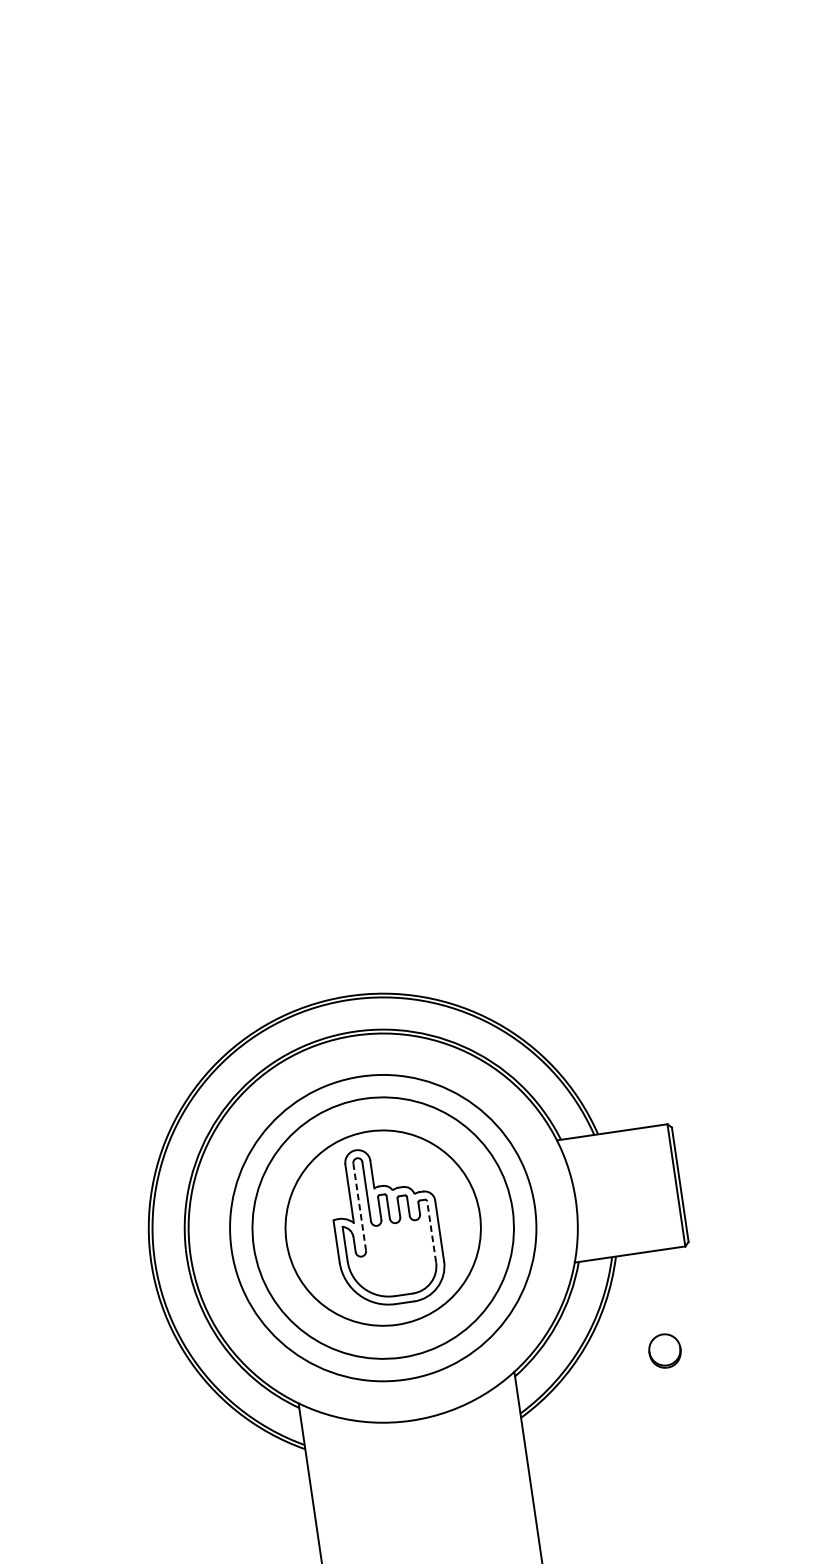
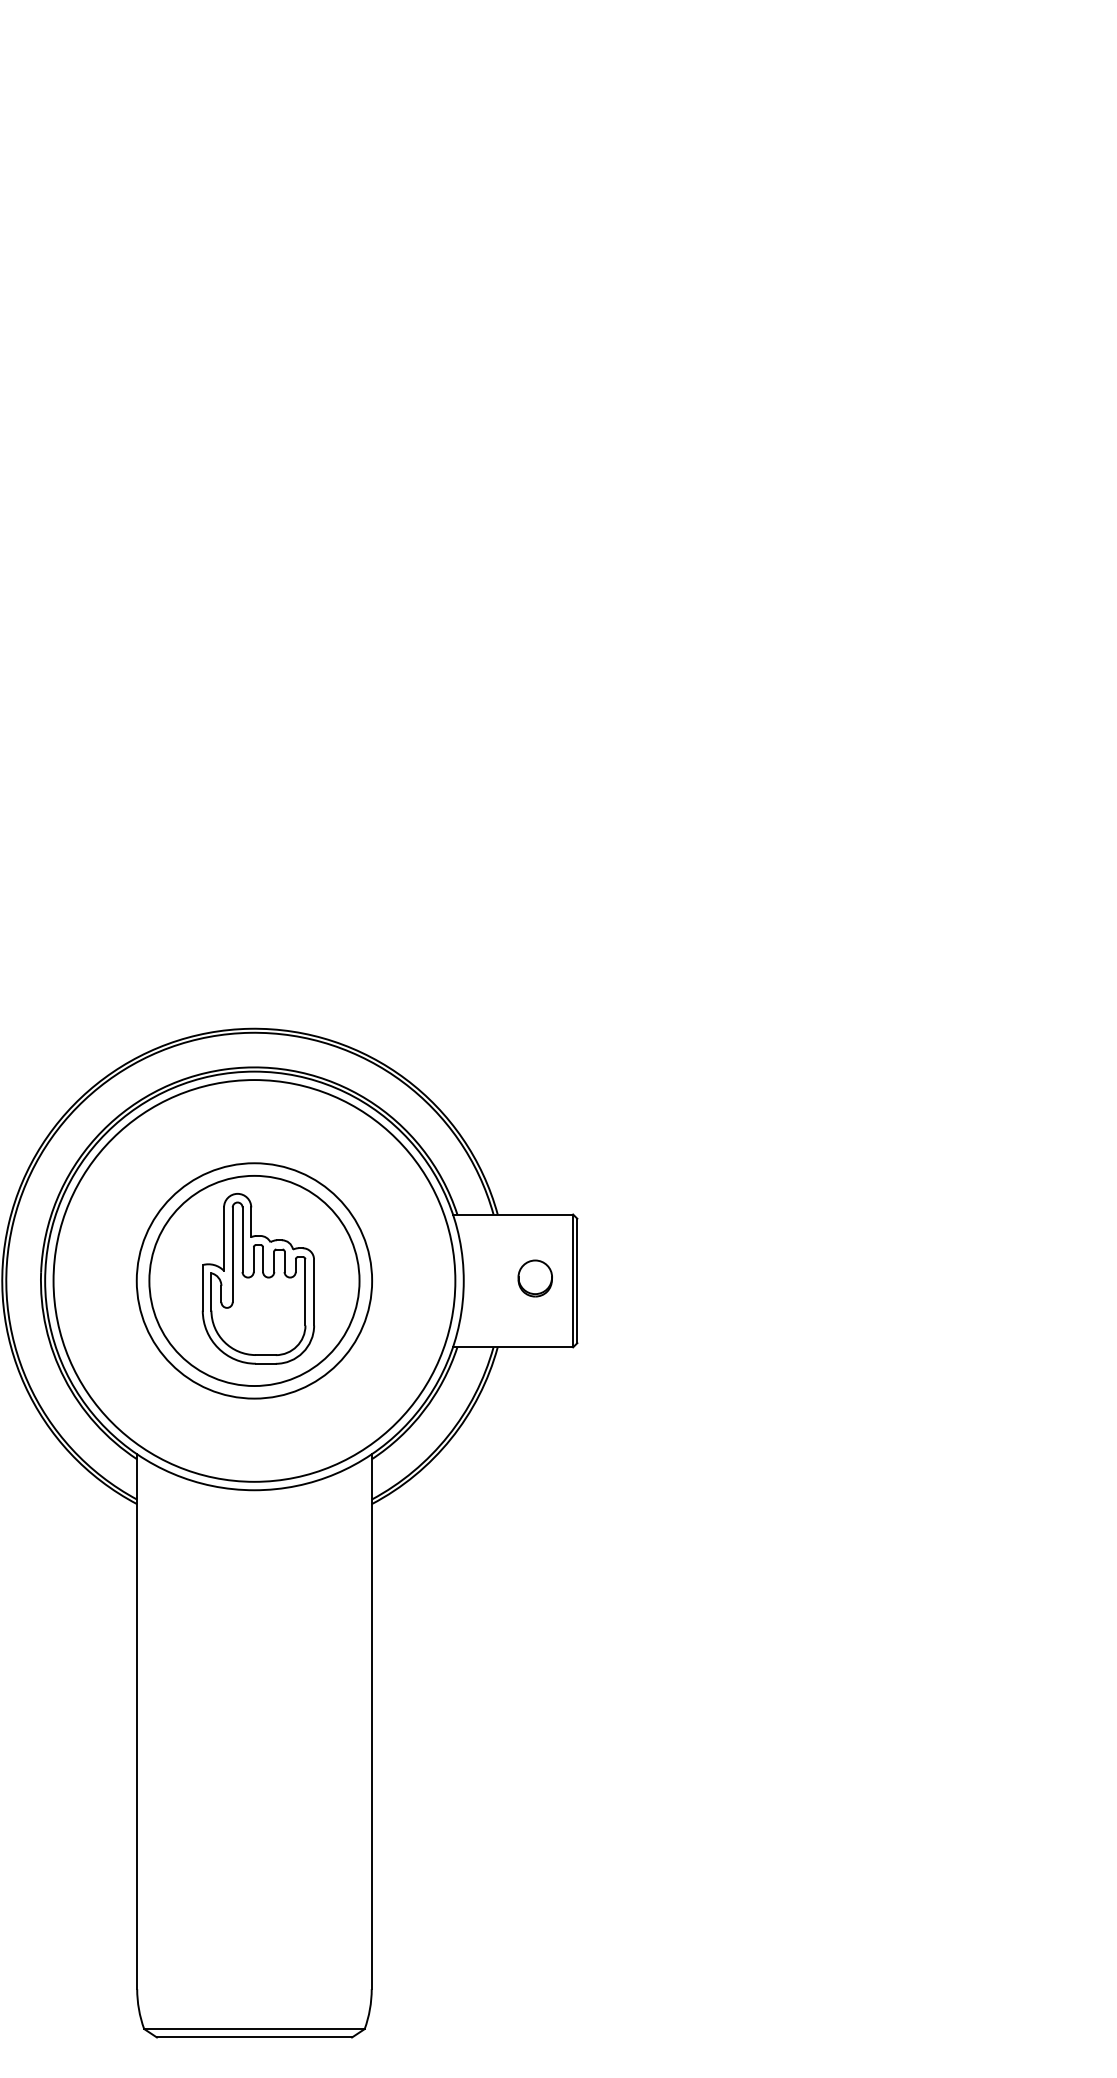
line: (359, 1207) -> (232, 1255), dashed -> solid
circle: (383, 1227) -> (254, 1280), size x0.71
circle: (383, 1227) -> (254, 1280), size x1.43
line: (431, 1230) -> (305, 1291), dashed -> solid
part: (664, 1351) -> (534, 1278), moved

